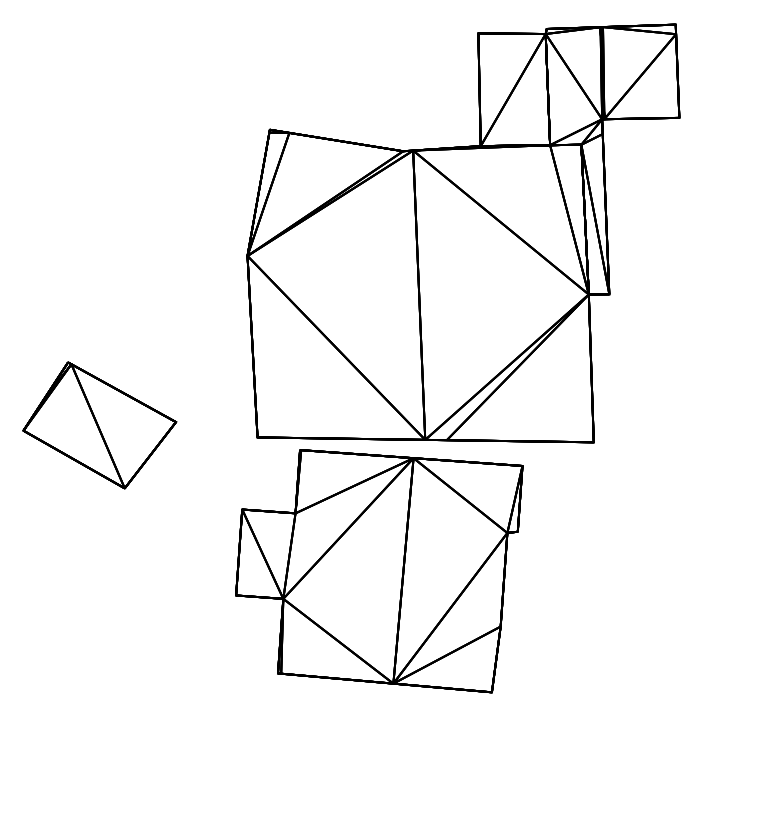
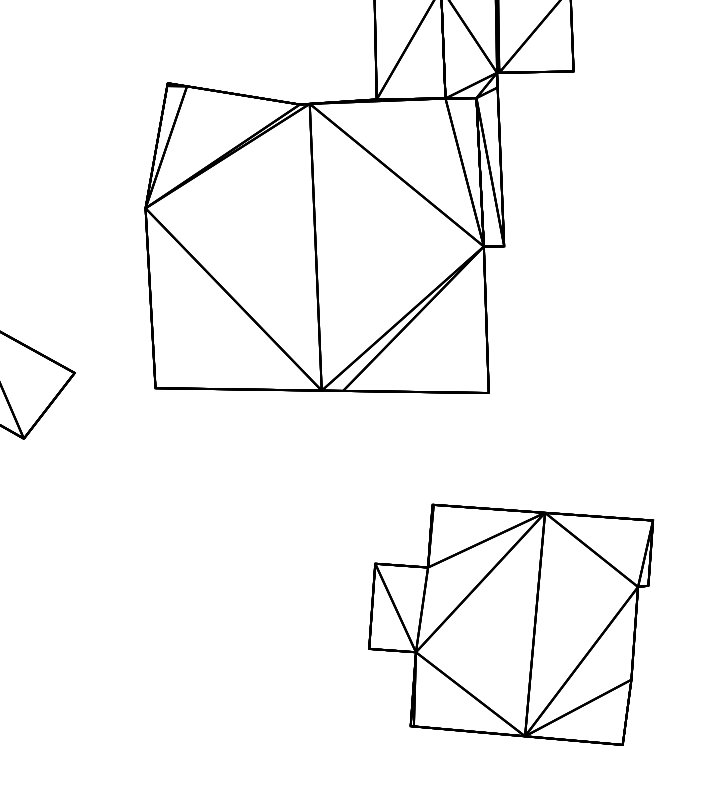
part: (379, 571) -> (511, 625), moved

